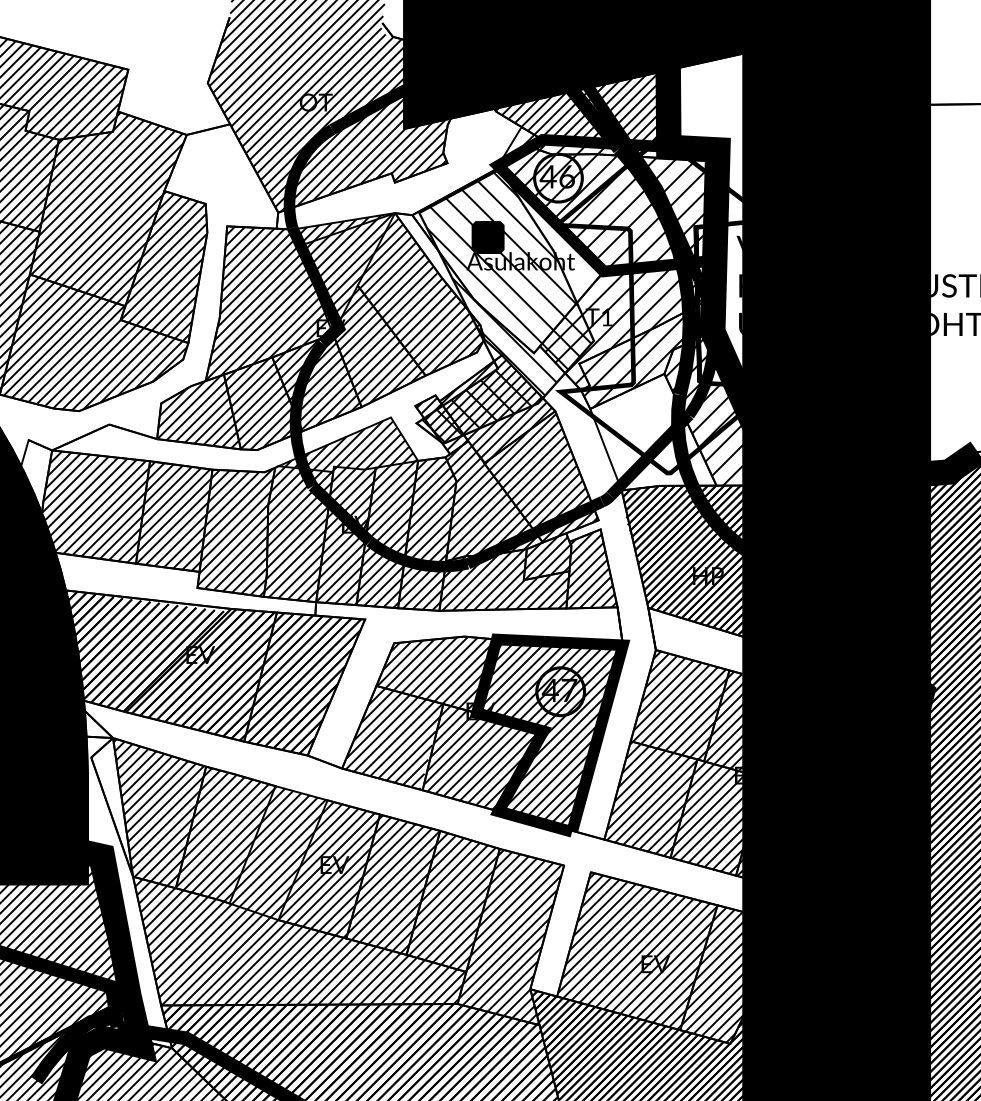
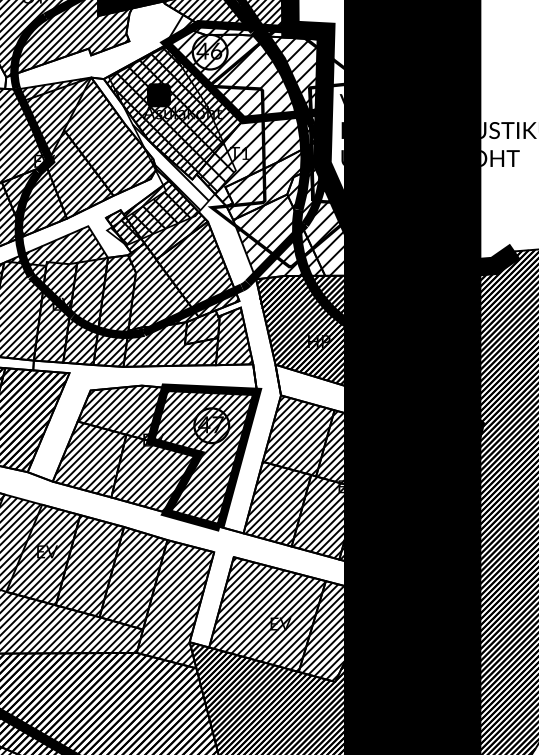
hatch: (505, 261) -> (171, 112), added
hatch: (651, 432) -> (277, 237), added

